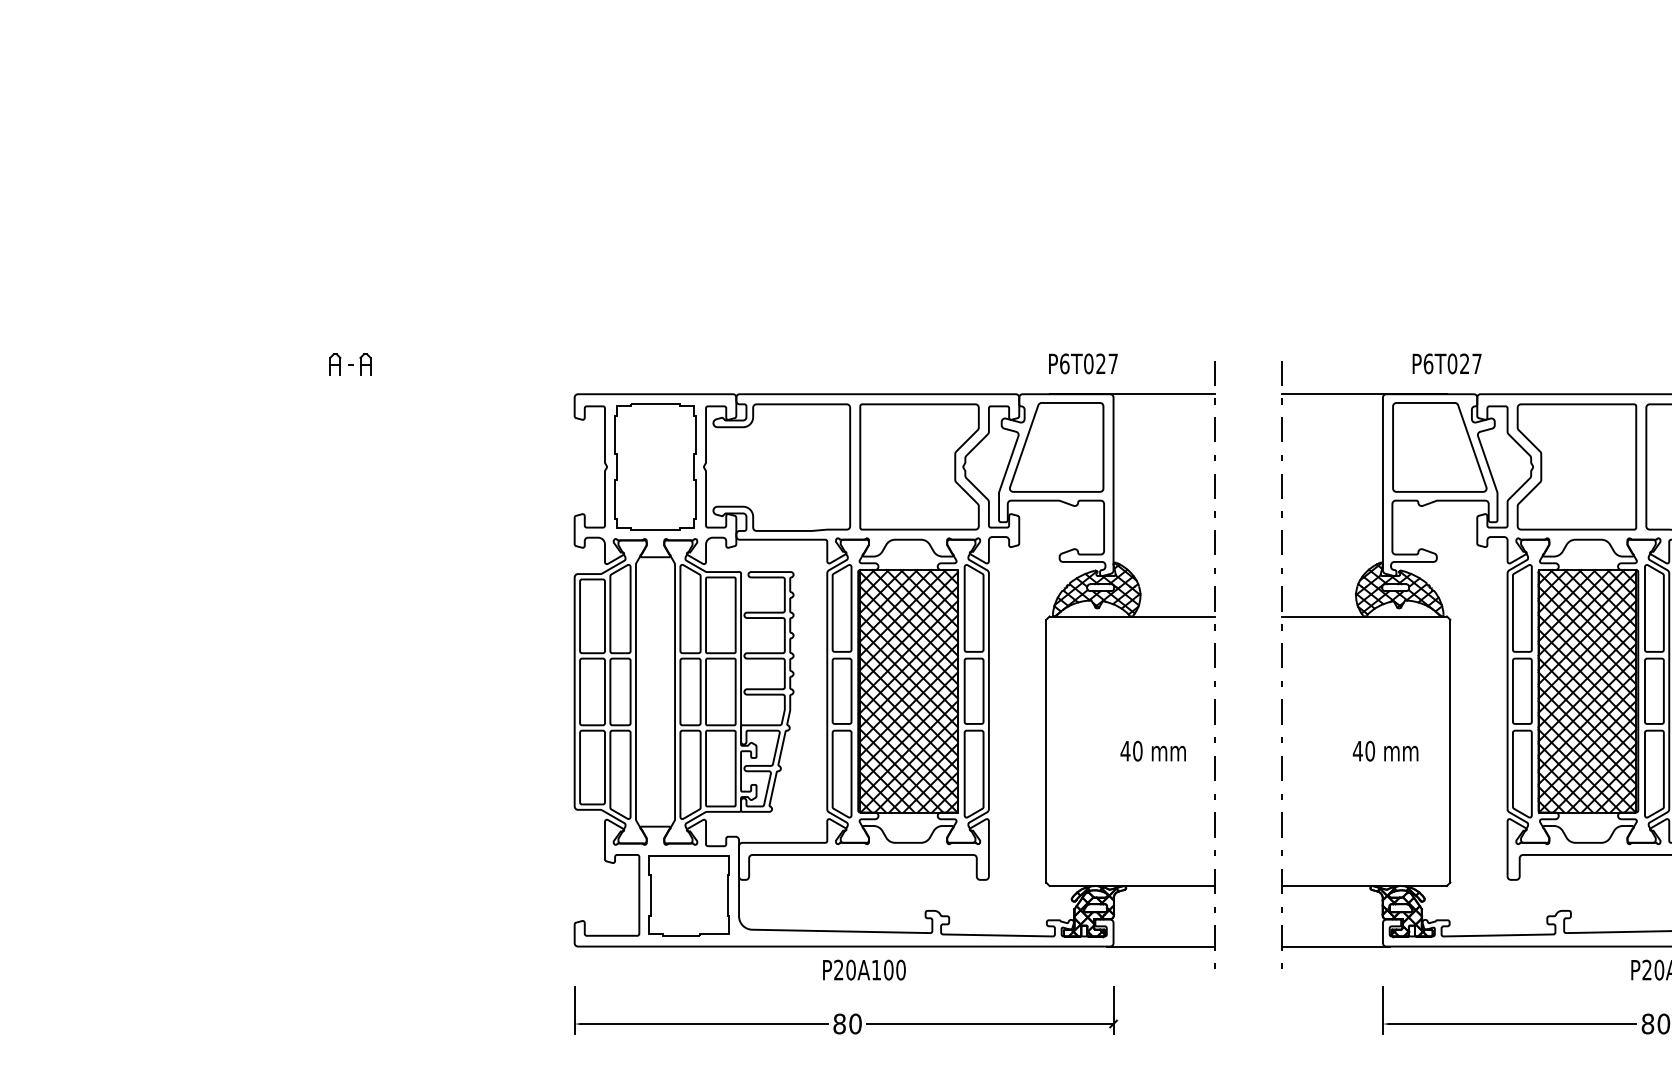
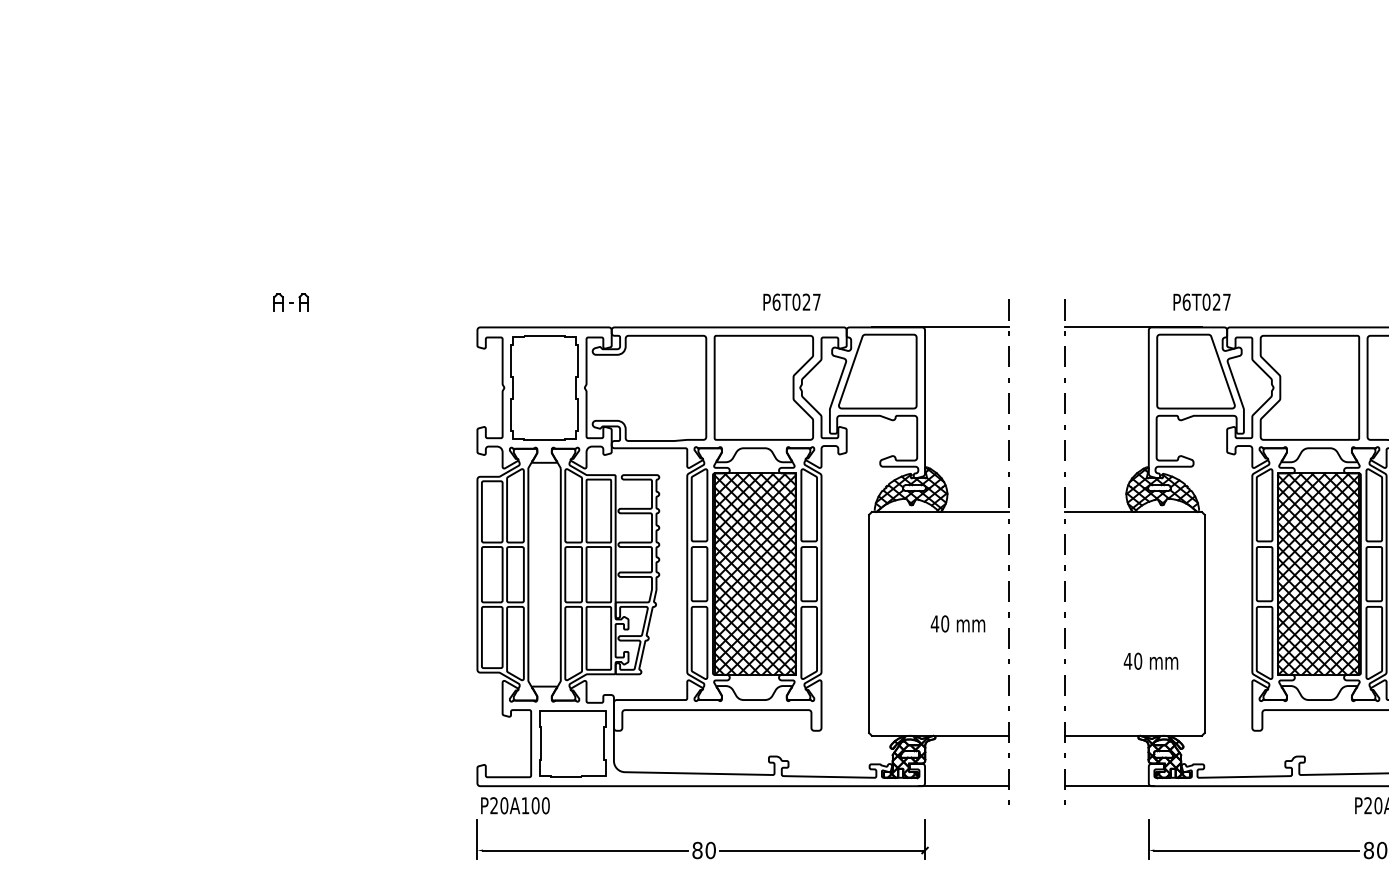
text: (1083, 363) -> (792, 301), moved
text: (1385, 750) -> (1150, 660), moved
text: (864, 969) -> (515, 805), moved

